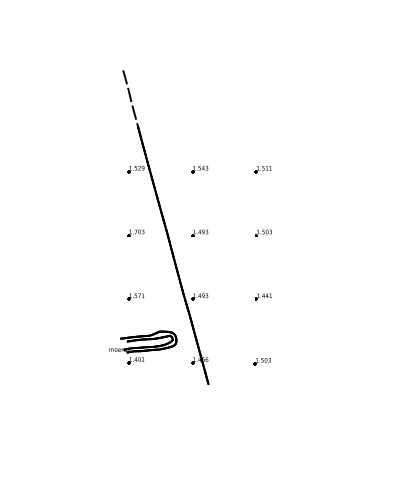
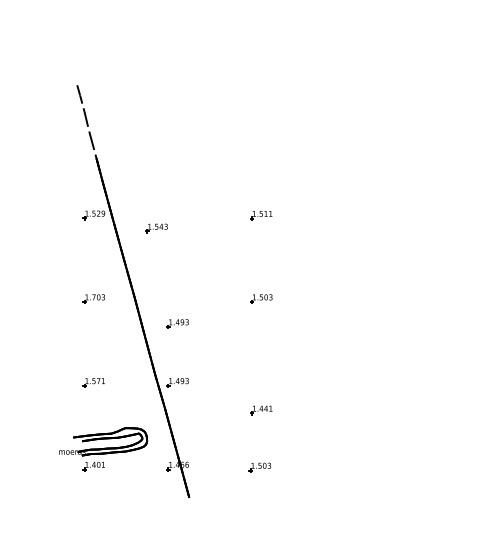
part: (199, 169) -> (156, 228), moved
part: (199, 232) -> (177, 322), moved
part: (263, 296) -> (261, 409), moved

